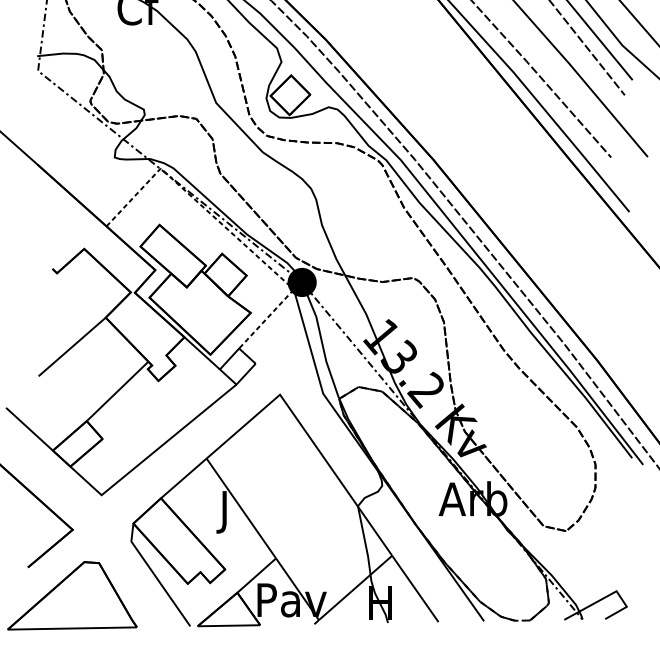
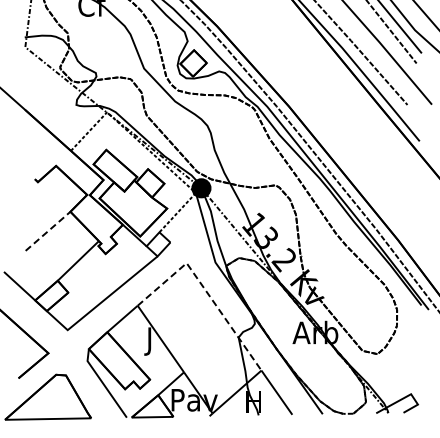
line: (72, 347) -> (48, 231), solid -> dashed
line: (308, 435) -> (205, 290), solid -> dashed

